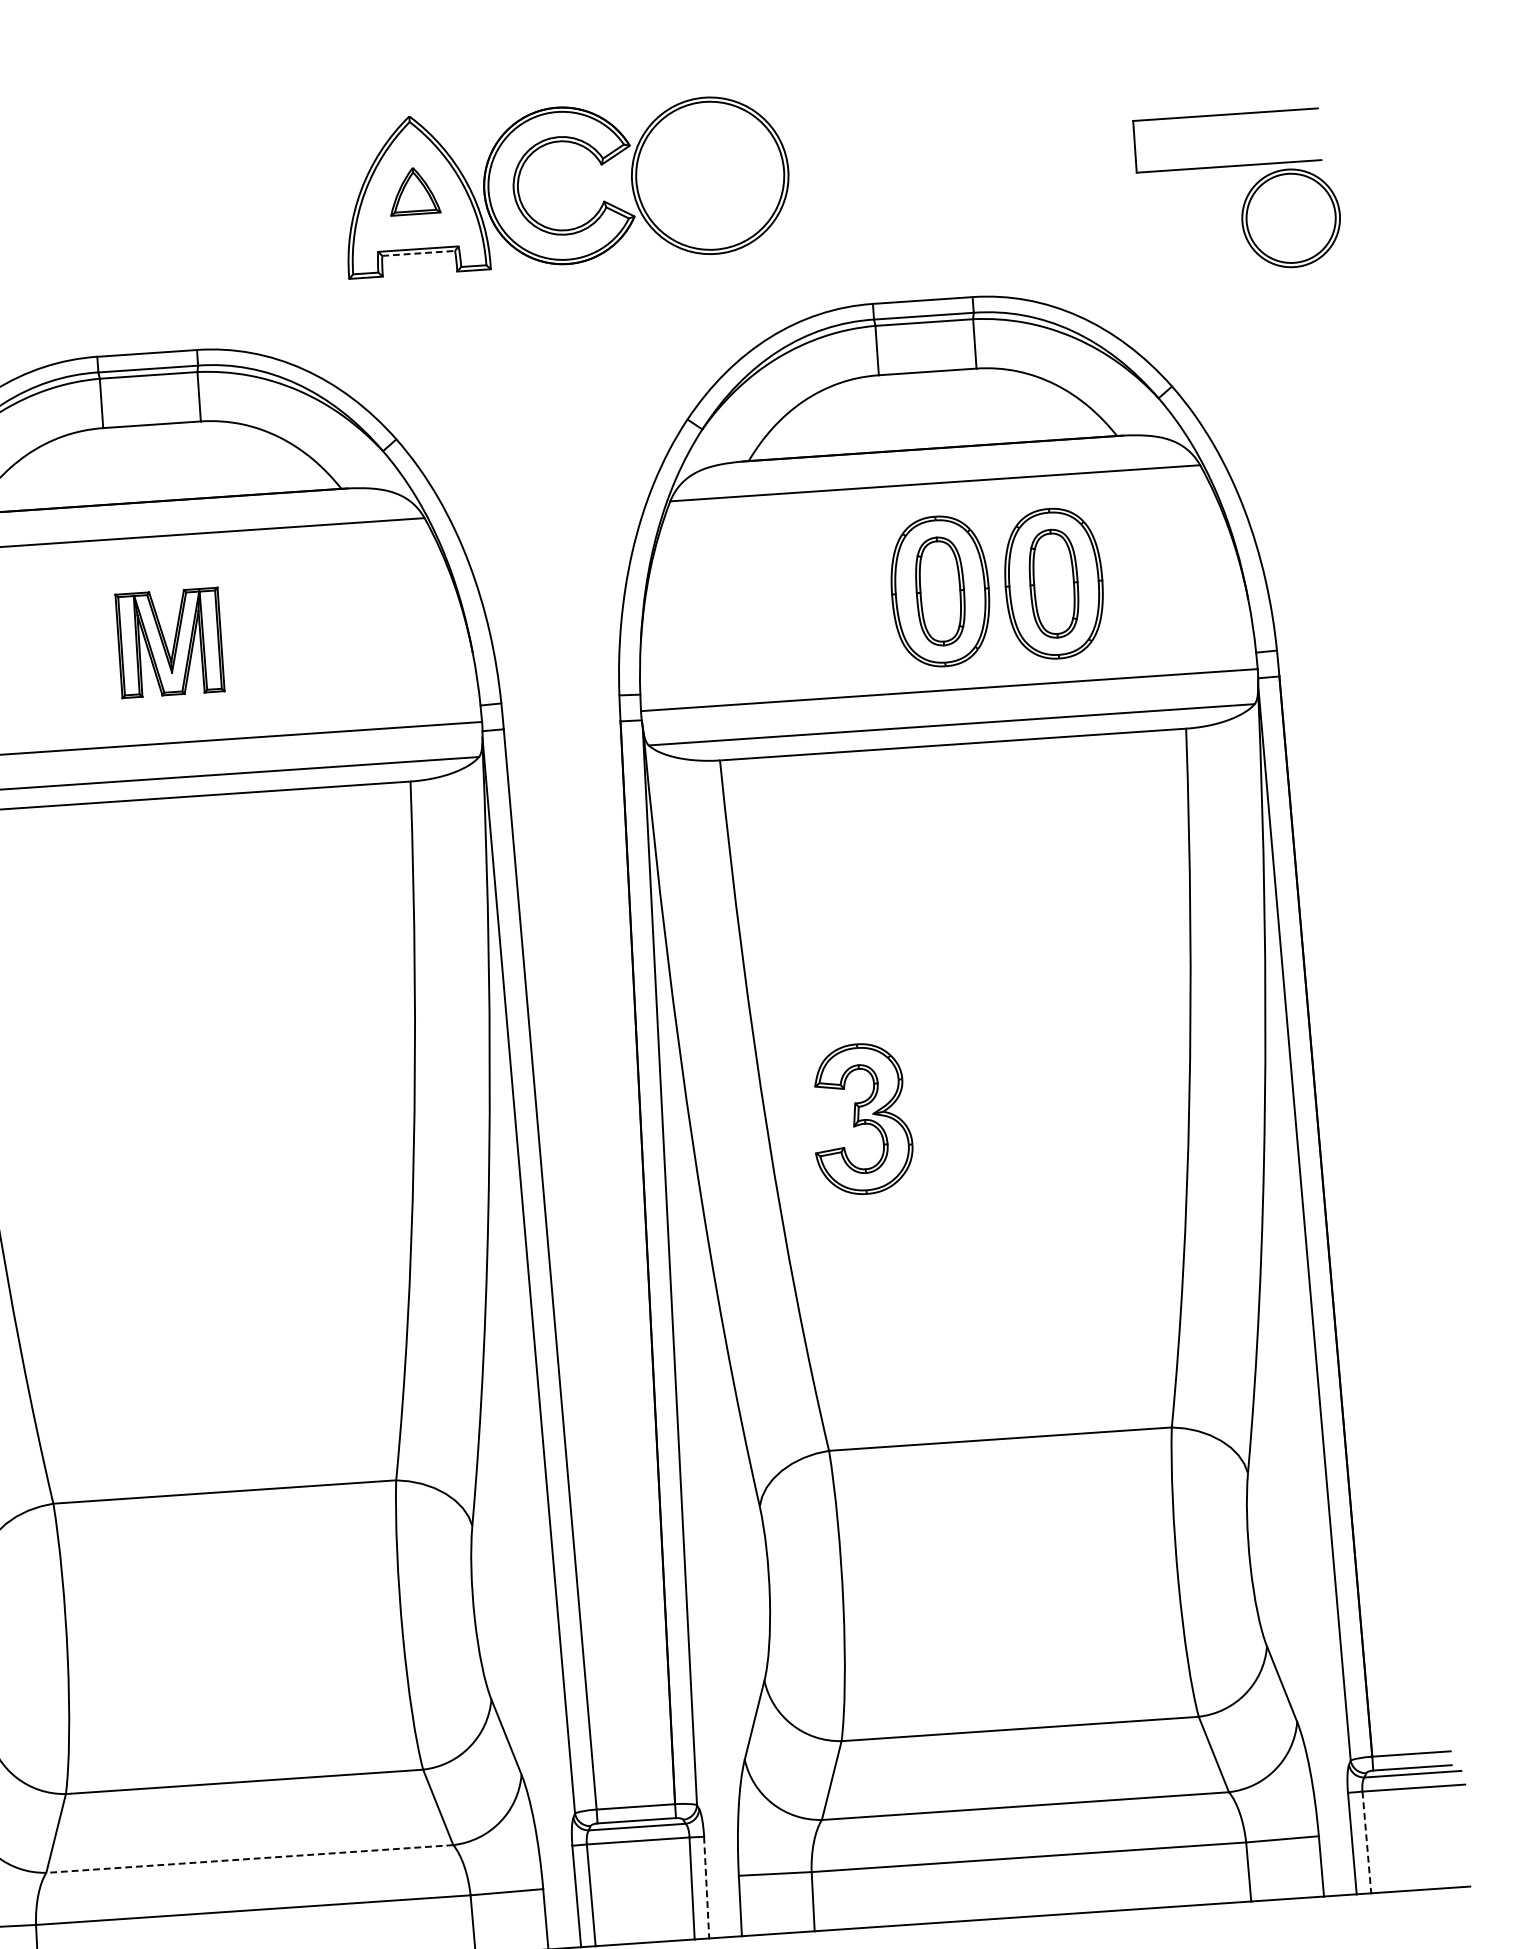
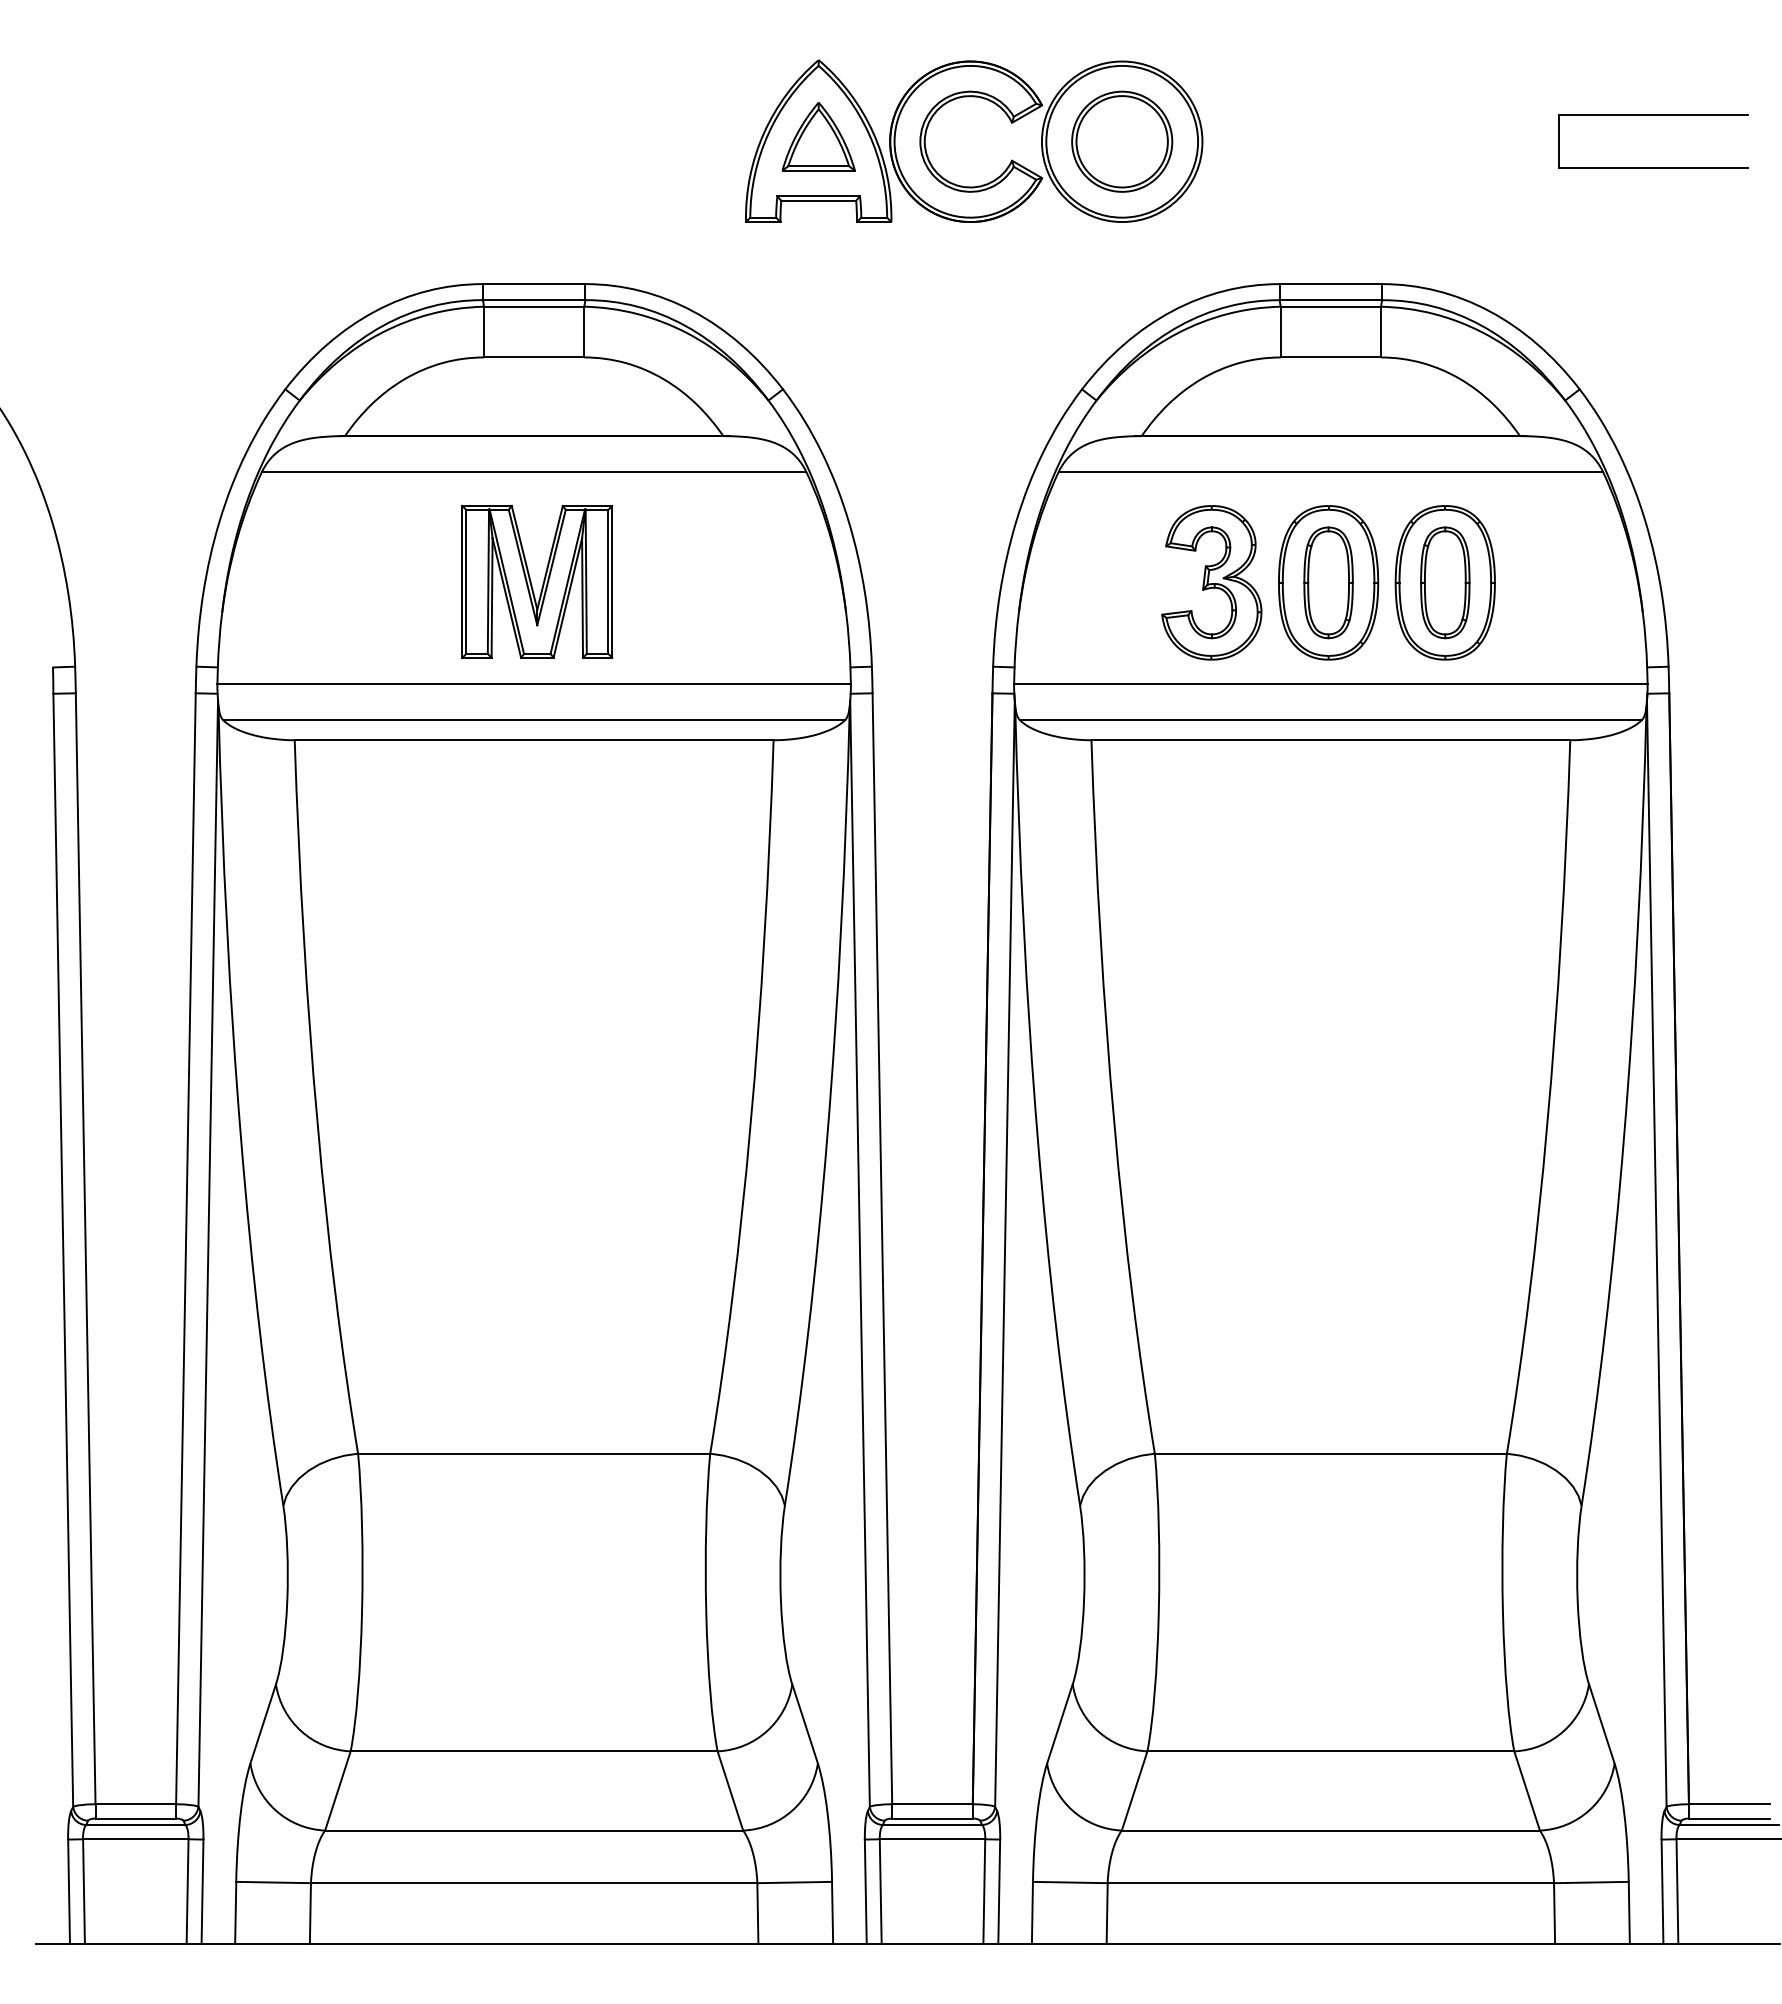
part: (414, 190) -> (818, 136), size x1.43
part: (1291, 218) -> (1122, 141), moved
line: (419, 253) -> (819, 200), dashed -> solid
part: (170, 642) -> (537, 581), size x1.43
part: (861, 1118) -> (1211, 582), moved
line: (1367, 1843) -> (1677, 1892), dashed -> solid
line: (249, 1858) -> (533, 1830), dashed -> solid
line: (706, 1888) -> (999, 1892), dashed -> solid

